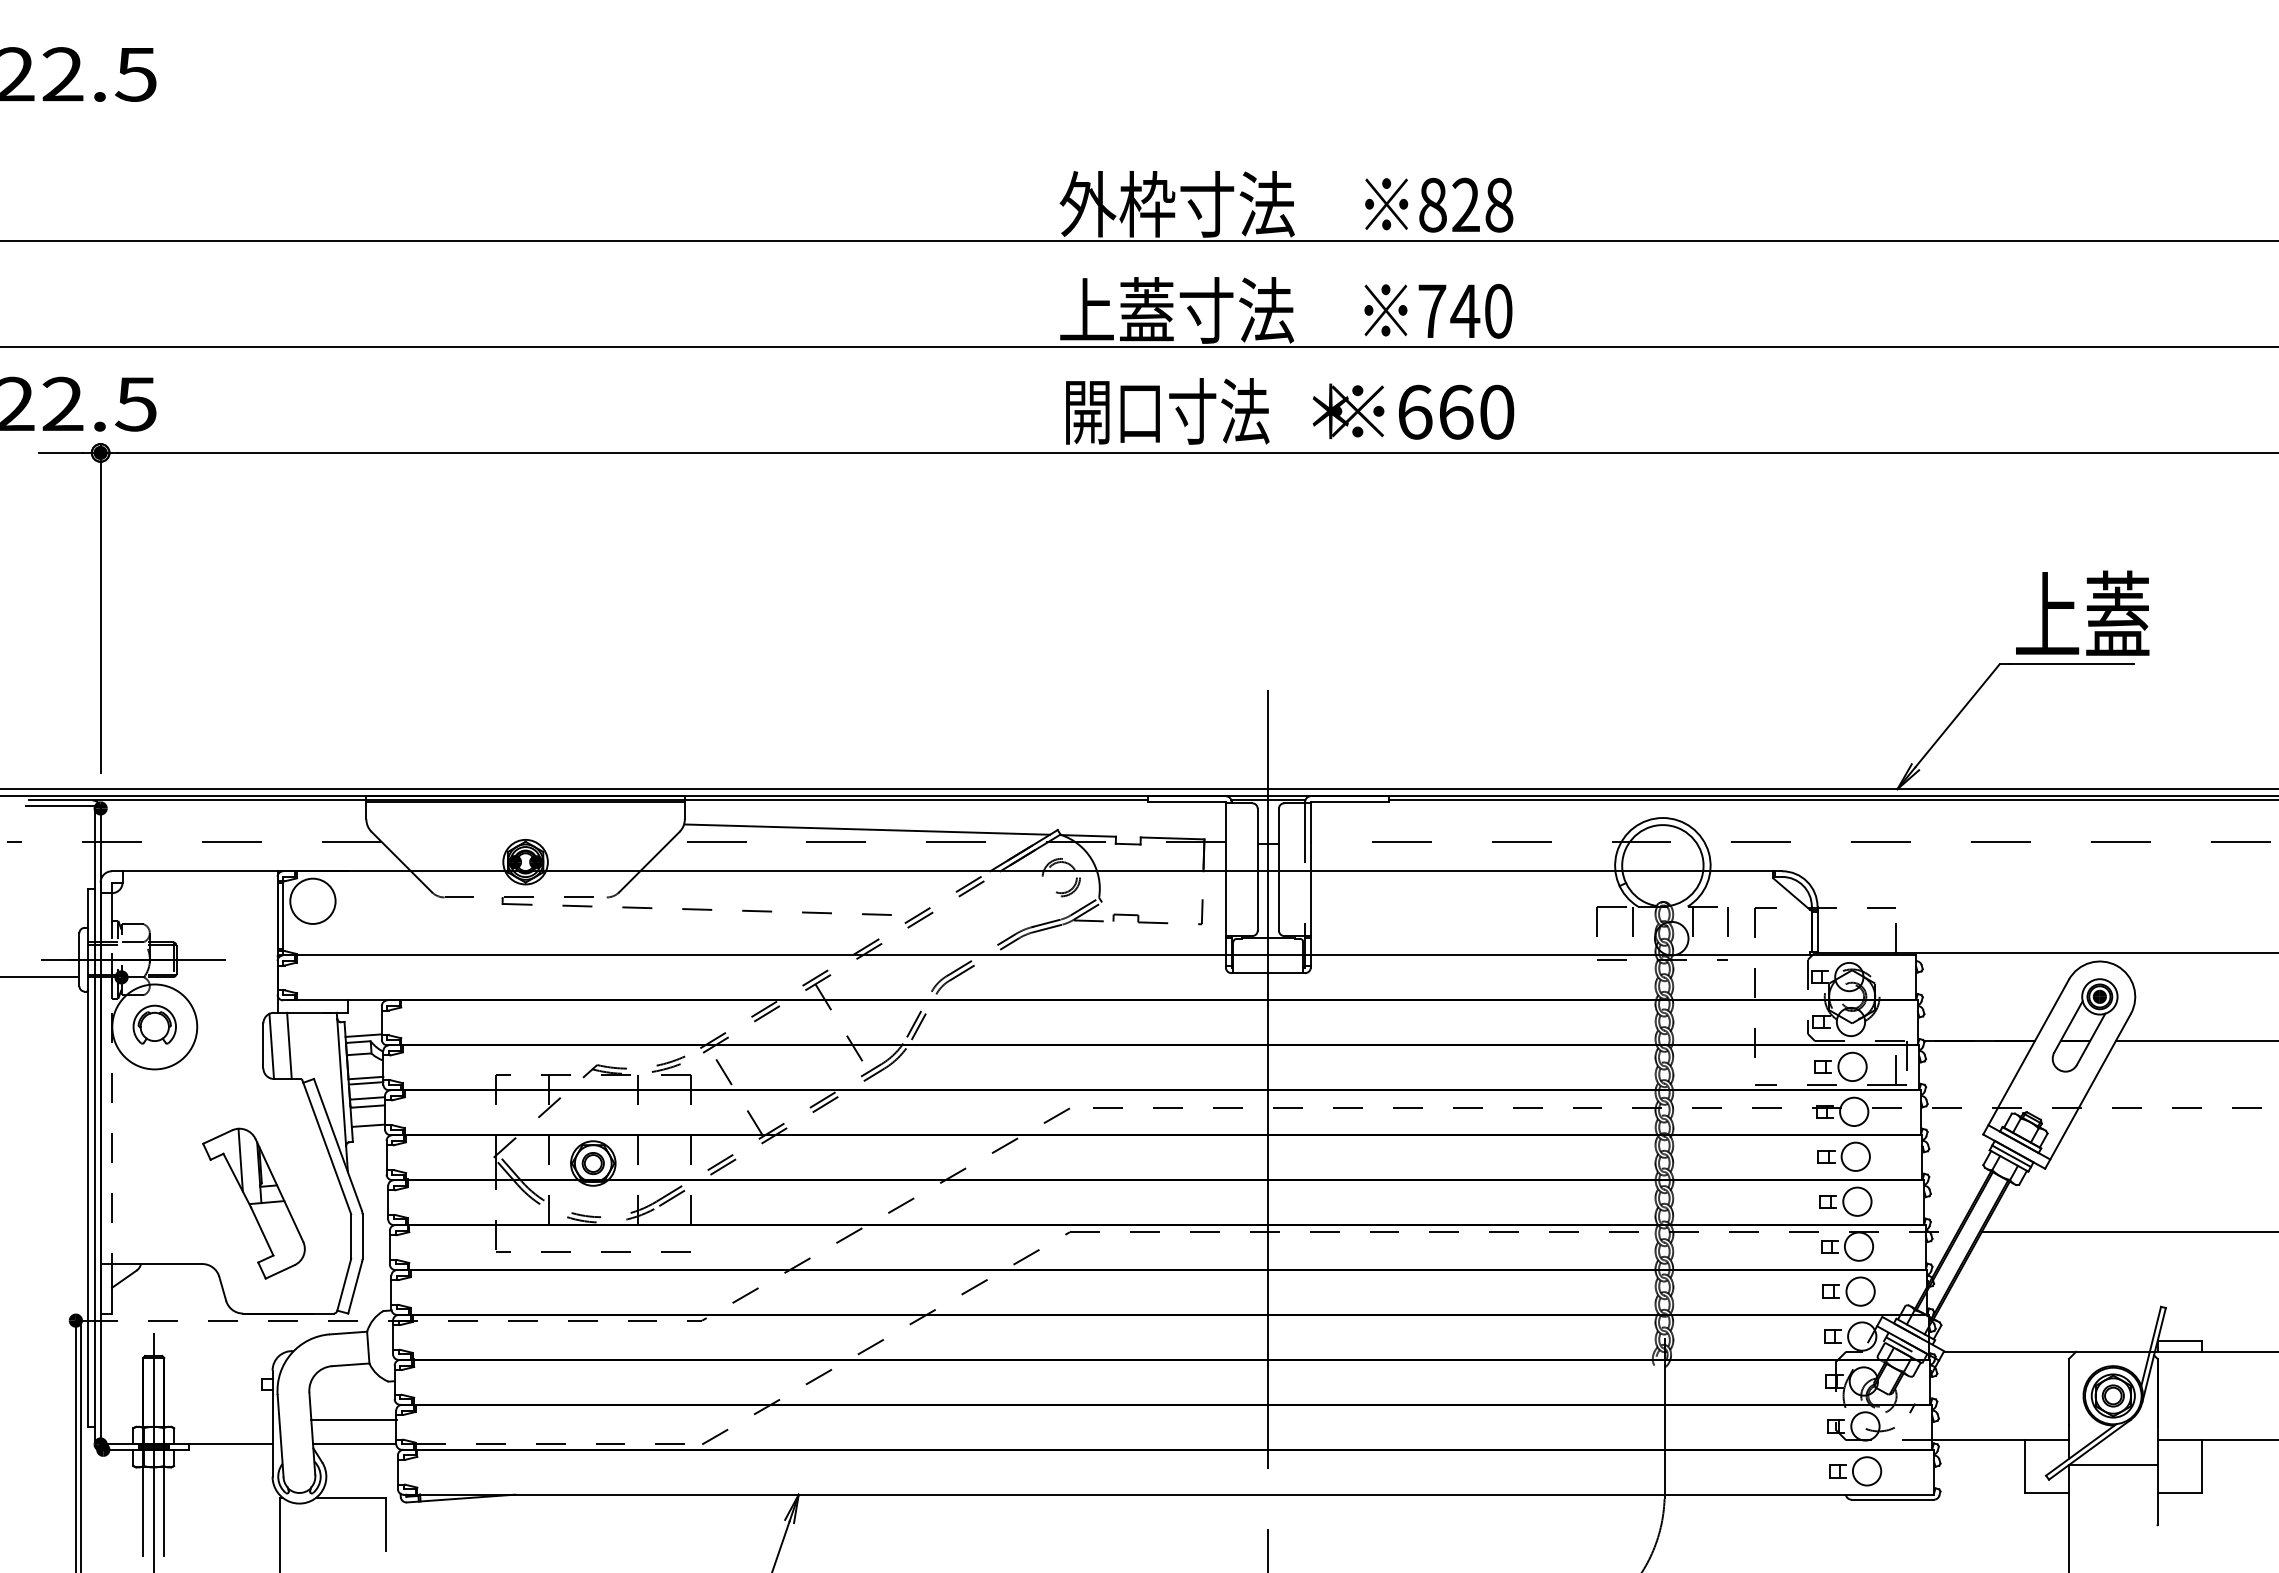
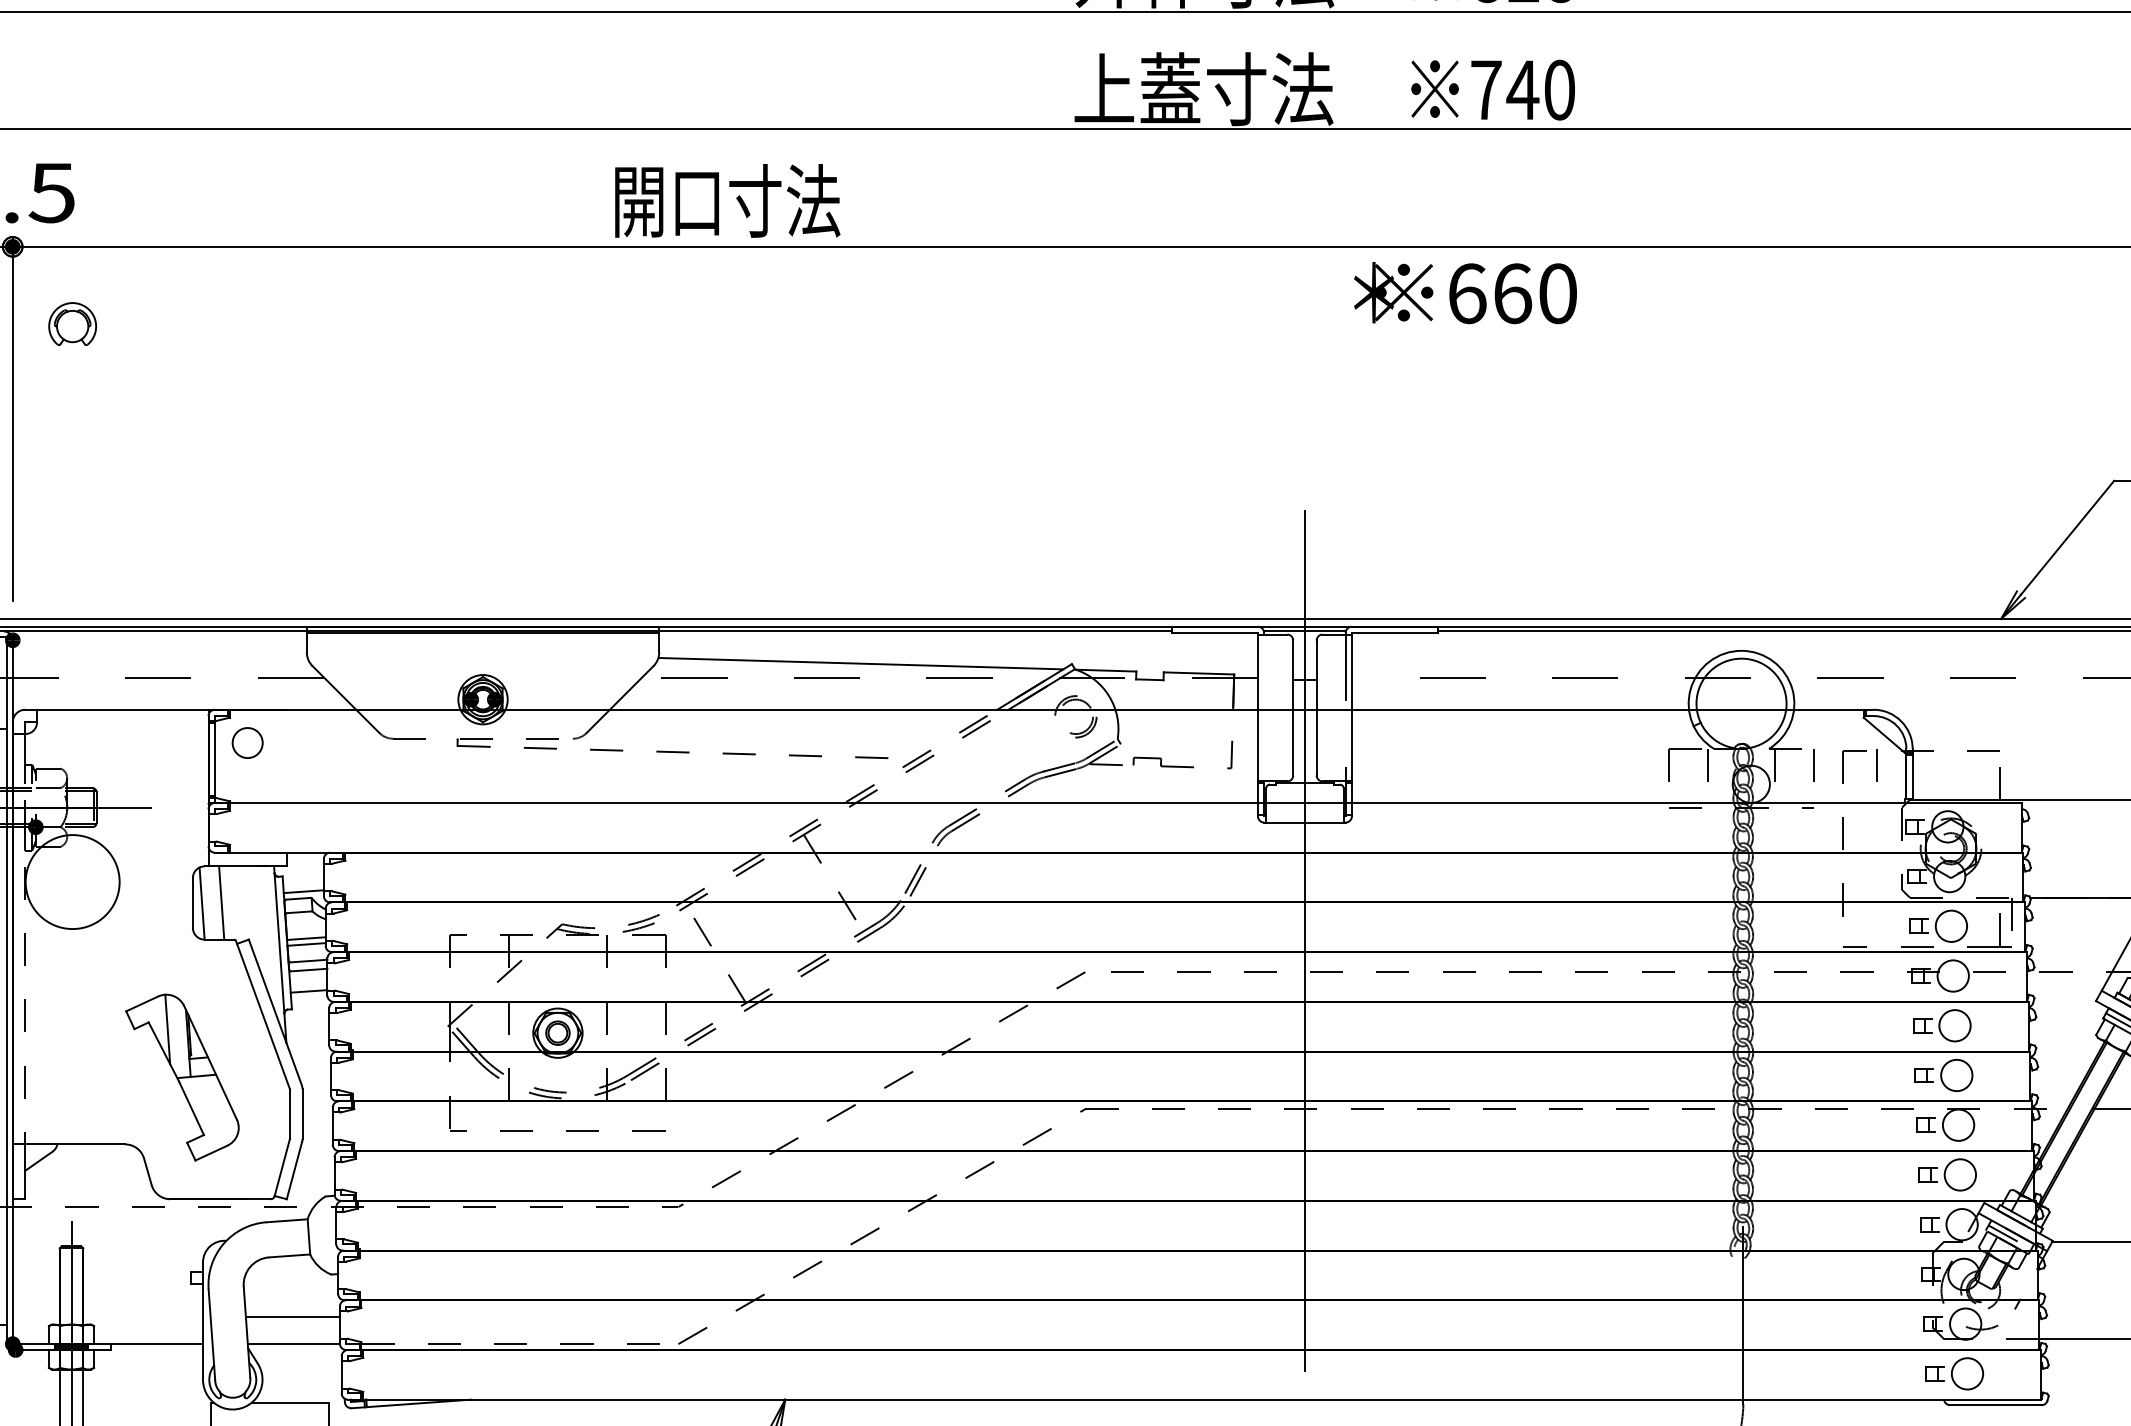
text: (1167, 411) -> (727, 200), moved
text: (1413, 411) -> (1465, 292), moved
circle: (312, 900) -> (247, 742), size x0.6
line: (1784, 921) -> (1876, 765), added
part: (154, 1024) -> (72, 323), moved

